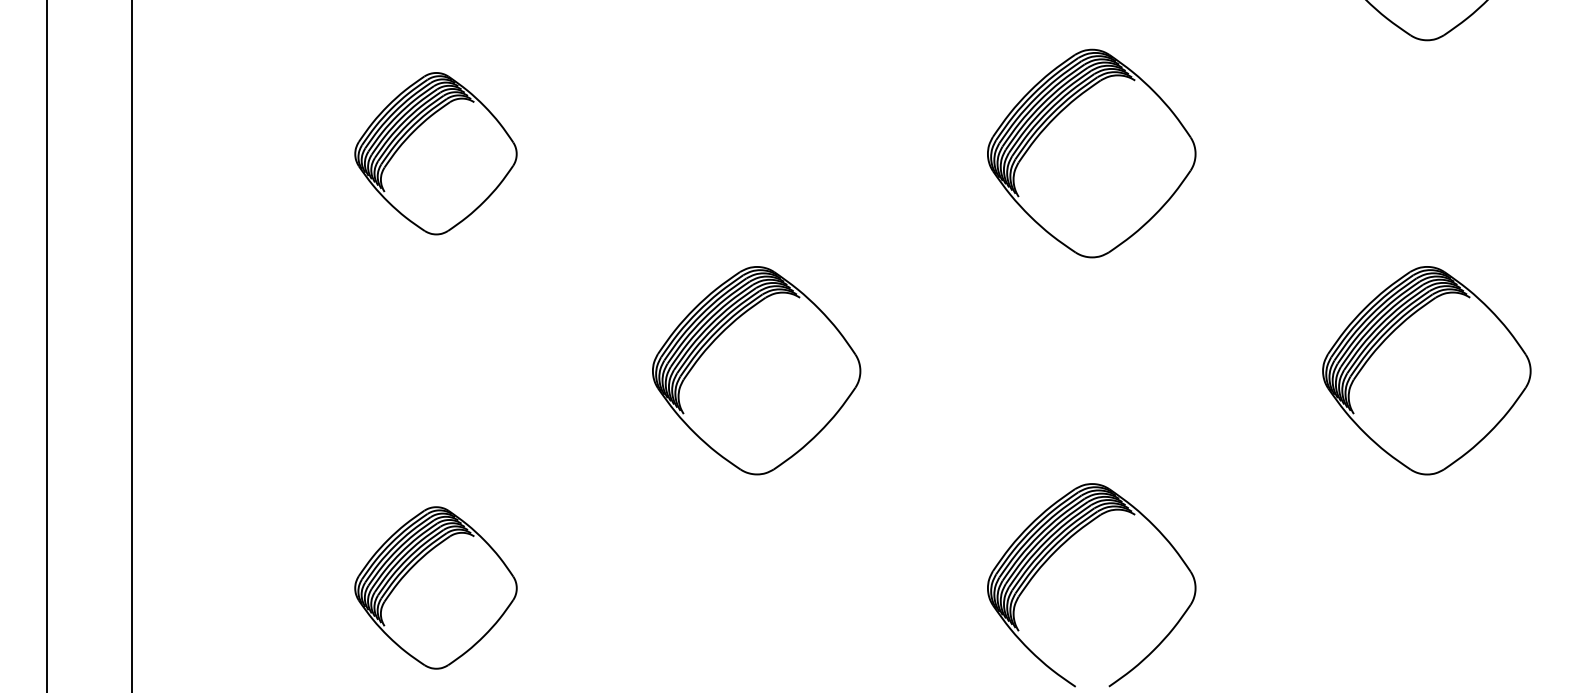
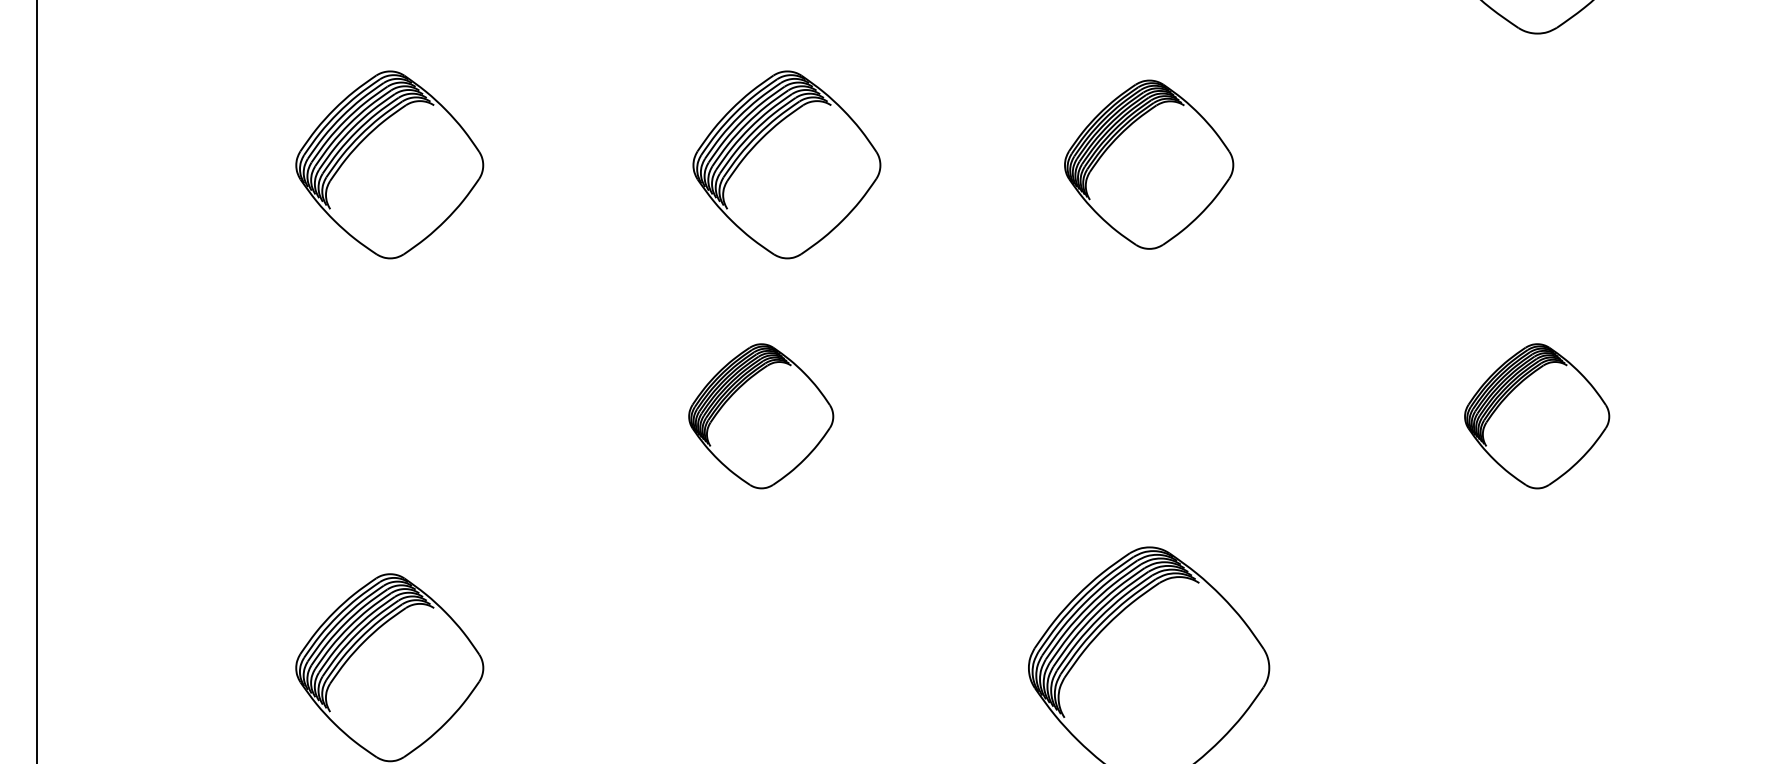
part: (778, 153) -> (786, 164), added
part: (1091, 153) -> (1148, 164), size x0.7
part: (756, 370) -> (760, 415), size x0.6
part: (1426, 370) -> (1536, 415), size x0.6

